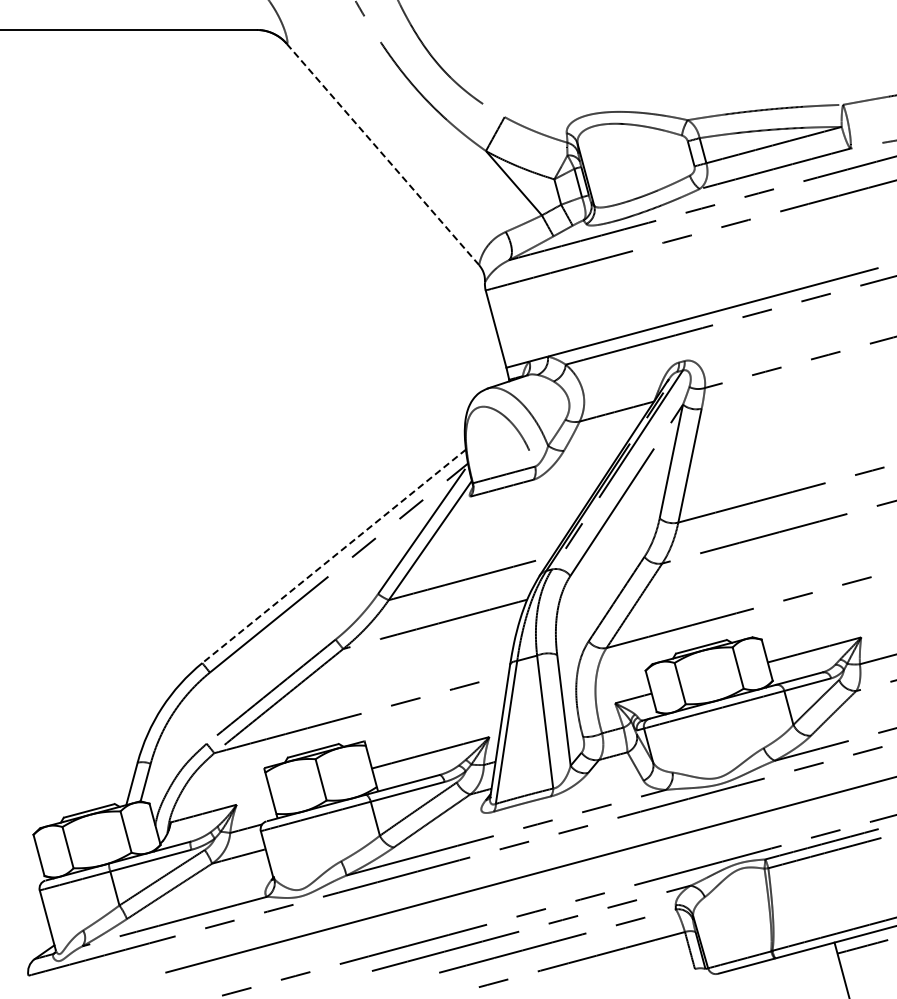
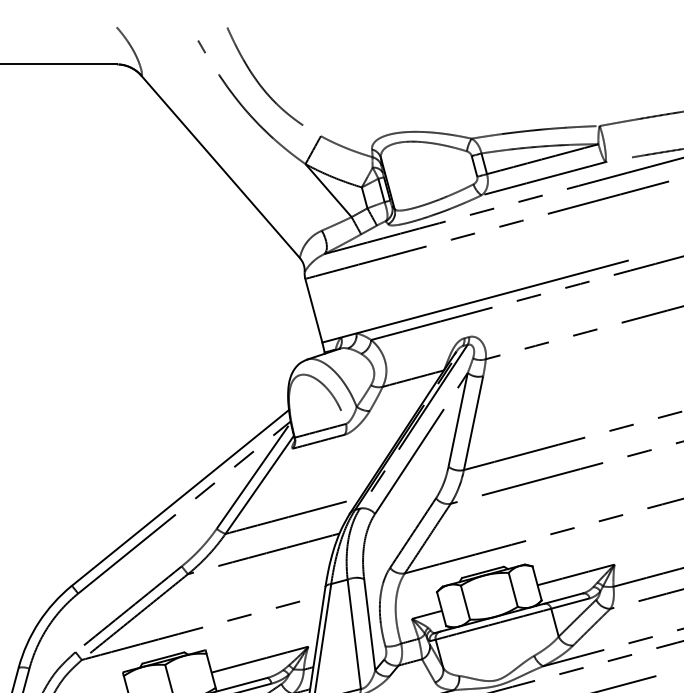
line: (382, 154) -> (220, 166), dashed -> solid
line: (334, 556) -> (180, 497), dashed -> solid

